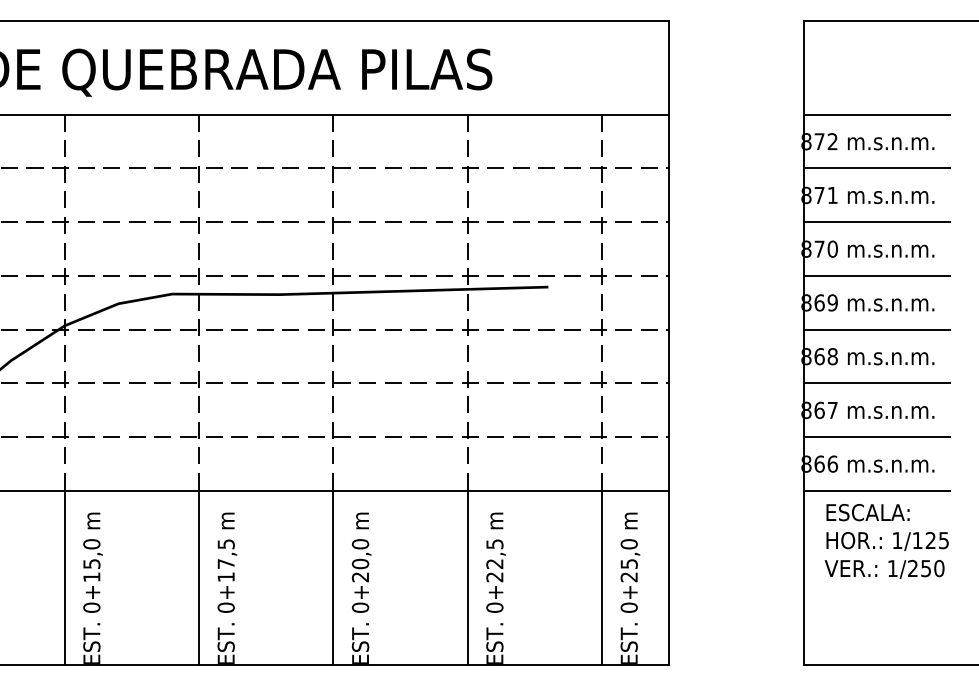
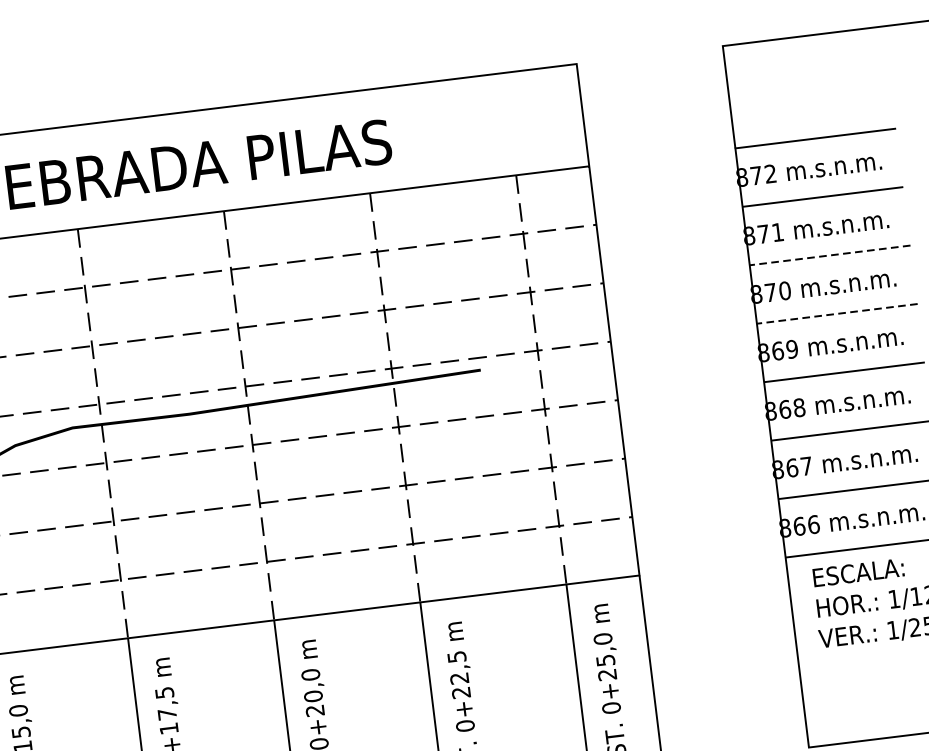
line: (877, 222) -> (830, 255), solid -> dashed
line: (877, 275) -> (837, 313), solid -> dashed

